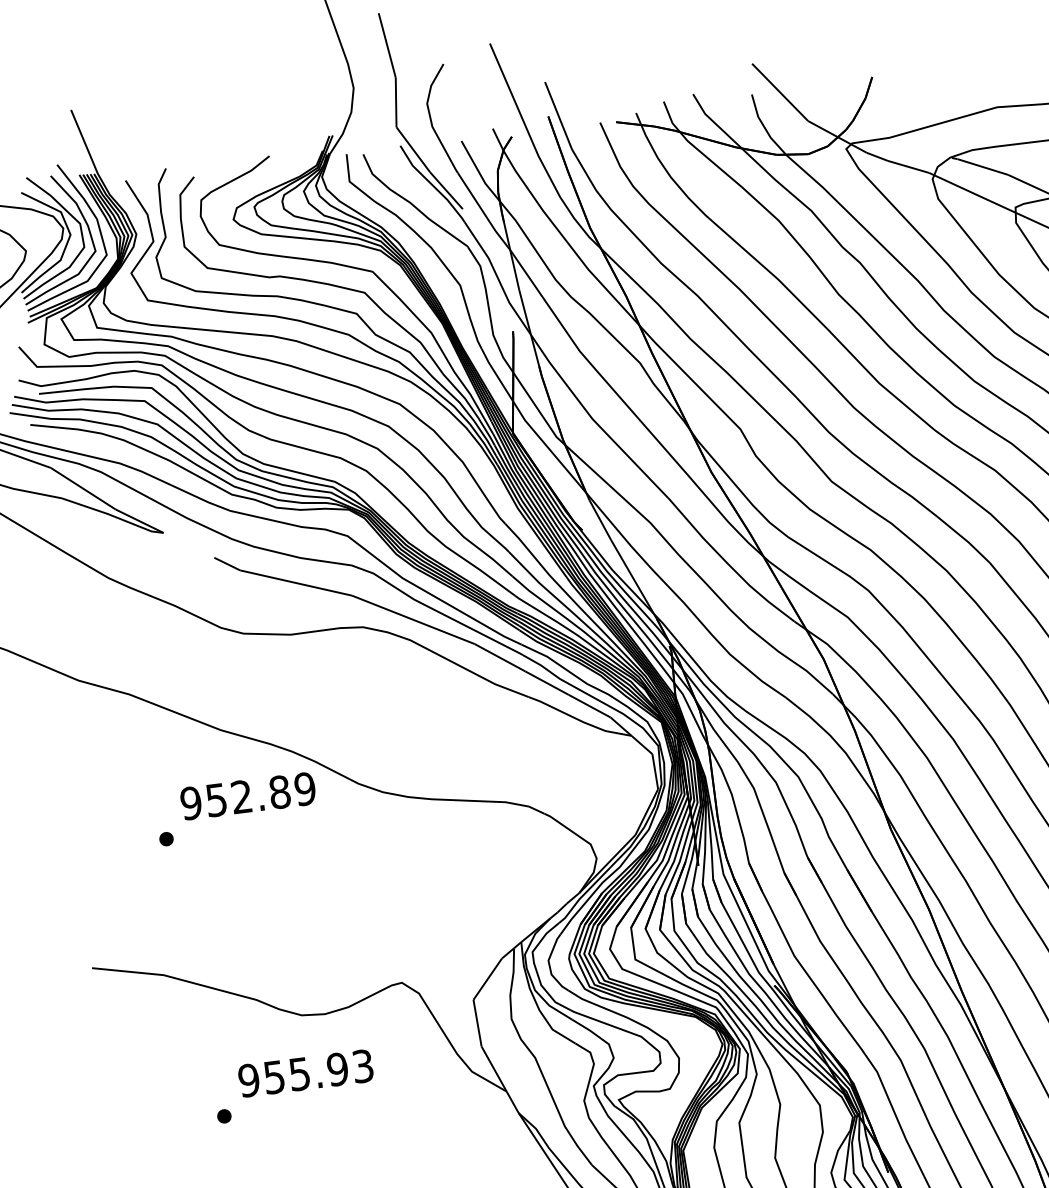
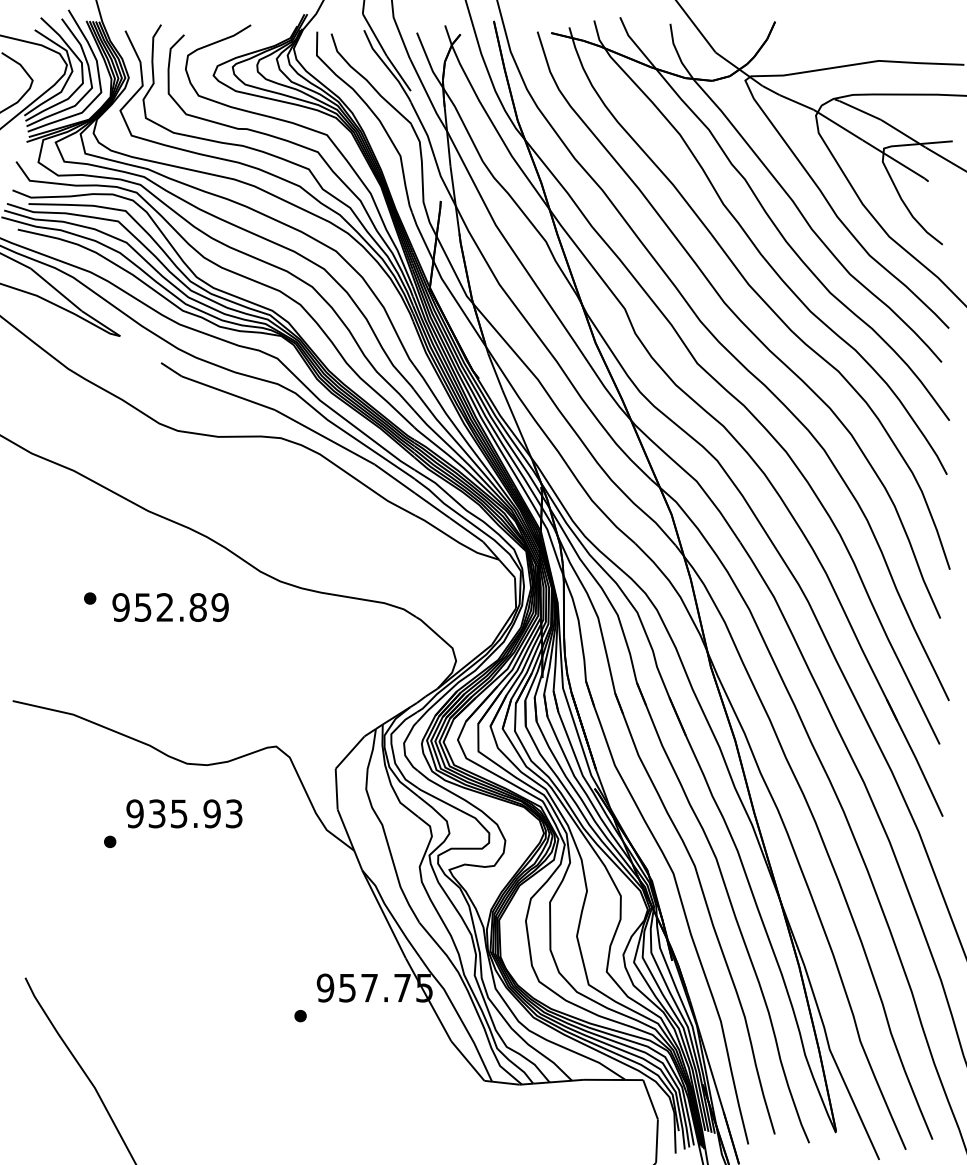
text: (248, 796) -> (170, 607), moved
text: (274, 1076) -> (157, 813), 955.93 -> 935.93

